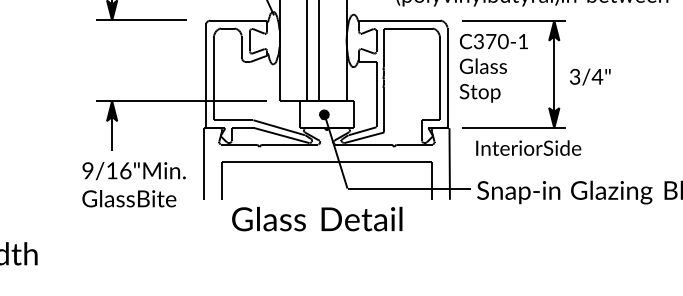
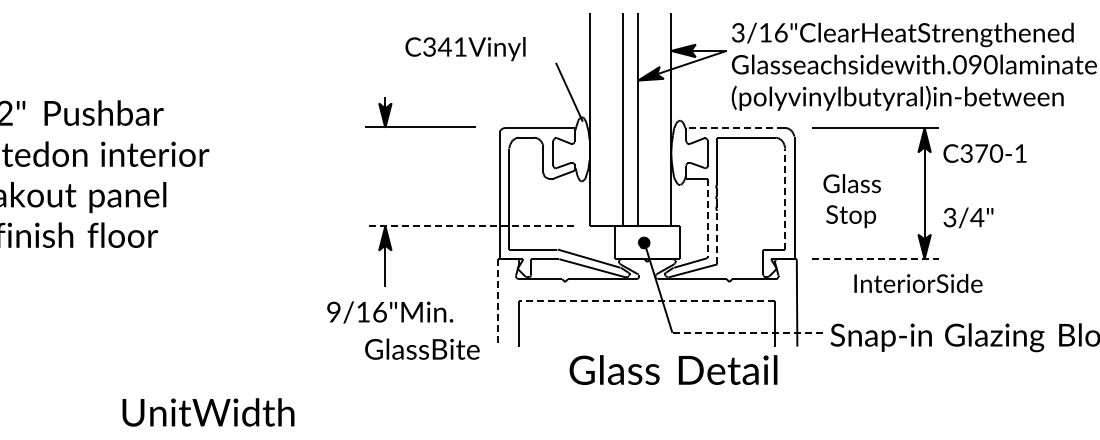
line: (398, 20) -> (734, 127), solid -> dashed
text: (493, 41) -> (984, 153), moved
text: (482, 66) -> (851, 183), moved
text: (590, 76) -> (968, 217), moved
line: (440, 79) -> (785, 199), solid -> dashed
text: (479, 93) -> (850, 216), moved
line: (376, 94) -> (707, 218), solid -> dashed
line: (181, 101) -> (469, 226), solid -> dashed
line: (384, 110) -> (717, 237), solid -> dashed
line: (514, 128) -> (876, 259), solid -> dashed
text: (528, 148) -> (918, 283), moved
line: (327, 162) -> (647, 300), solid -> dashed
line: (204, 163) -> (497, 302), solid -> dashed
text: (134, 171) -> (390, 312), moved
line: (409, 188) -> (747, 332), solid -> dashed
text: (129, 198) -> (422, 348), moved
text: (317, 218) -> (673, 369), moved

